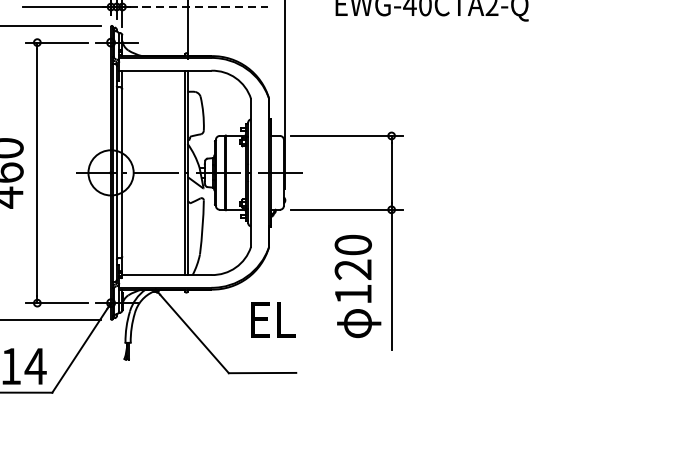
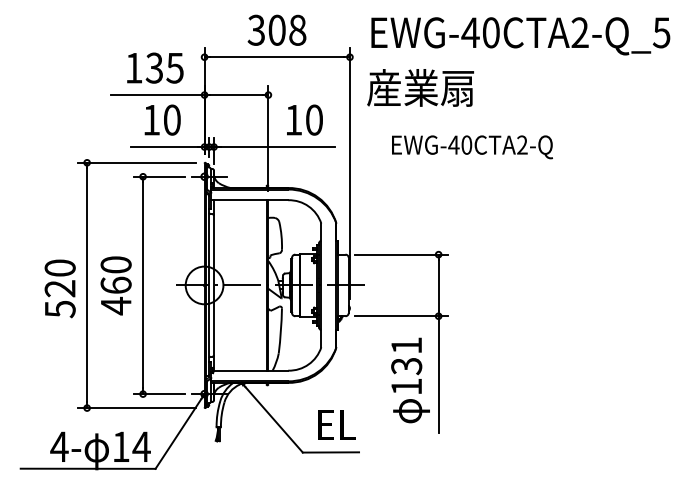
line: (198, 7) -> (277, 147), dashed -> solid
text: (353, 258) -> (406, 356), 120 -> 131
text: (272, 319) -> (336, 424), moved

